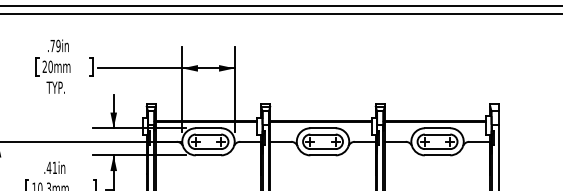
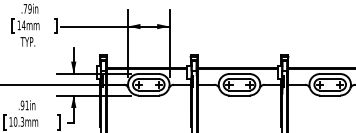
text: (47, 66) -> (21, 25), 20mm -> 14mm
text: (48, 167) -> (22, 105), .41in -> .91in

